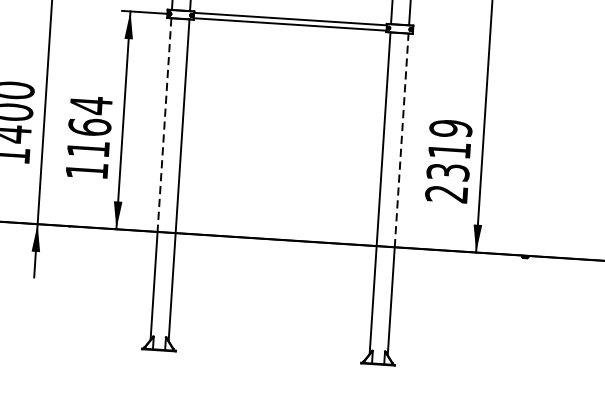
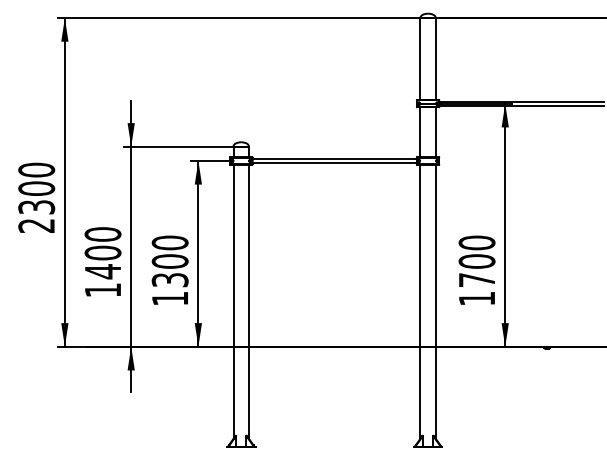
line: (164, 126) -> (233, 256), dashed -> solid
text: (88, 127) -> (169, 261), 1164 -> 1300
line: (401, 140) -> (435, 255), dashed -> solid
text: (448, 160) -> (476, 270), 2319 -> 1700

